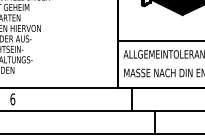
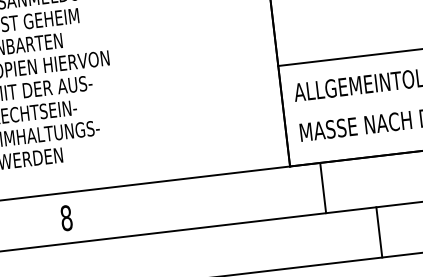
text: (12, 98) -> (65, 216), 6 -> 8

